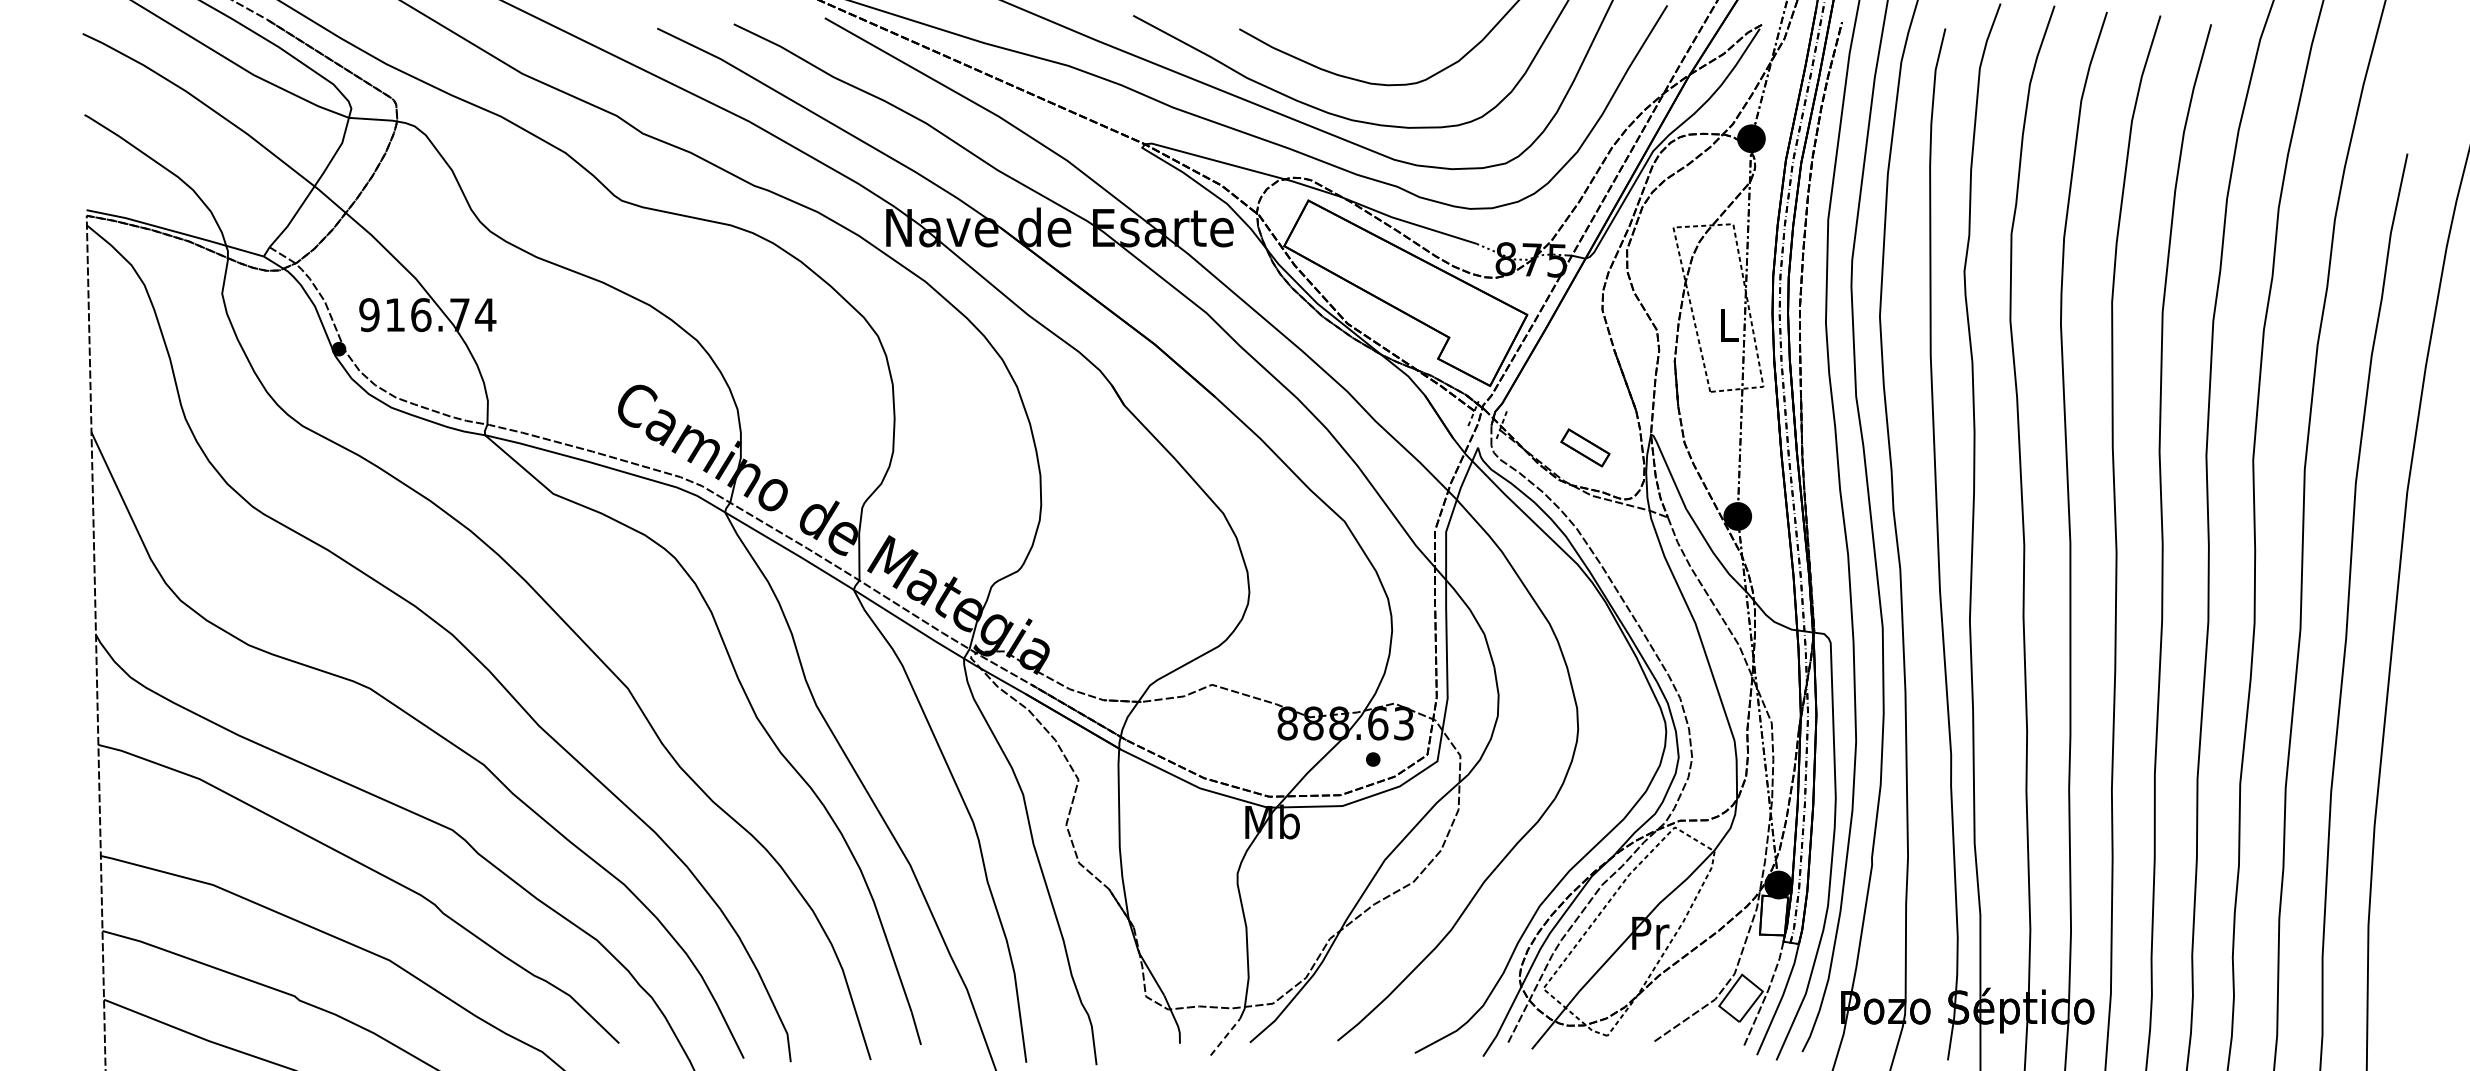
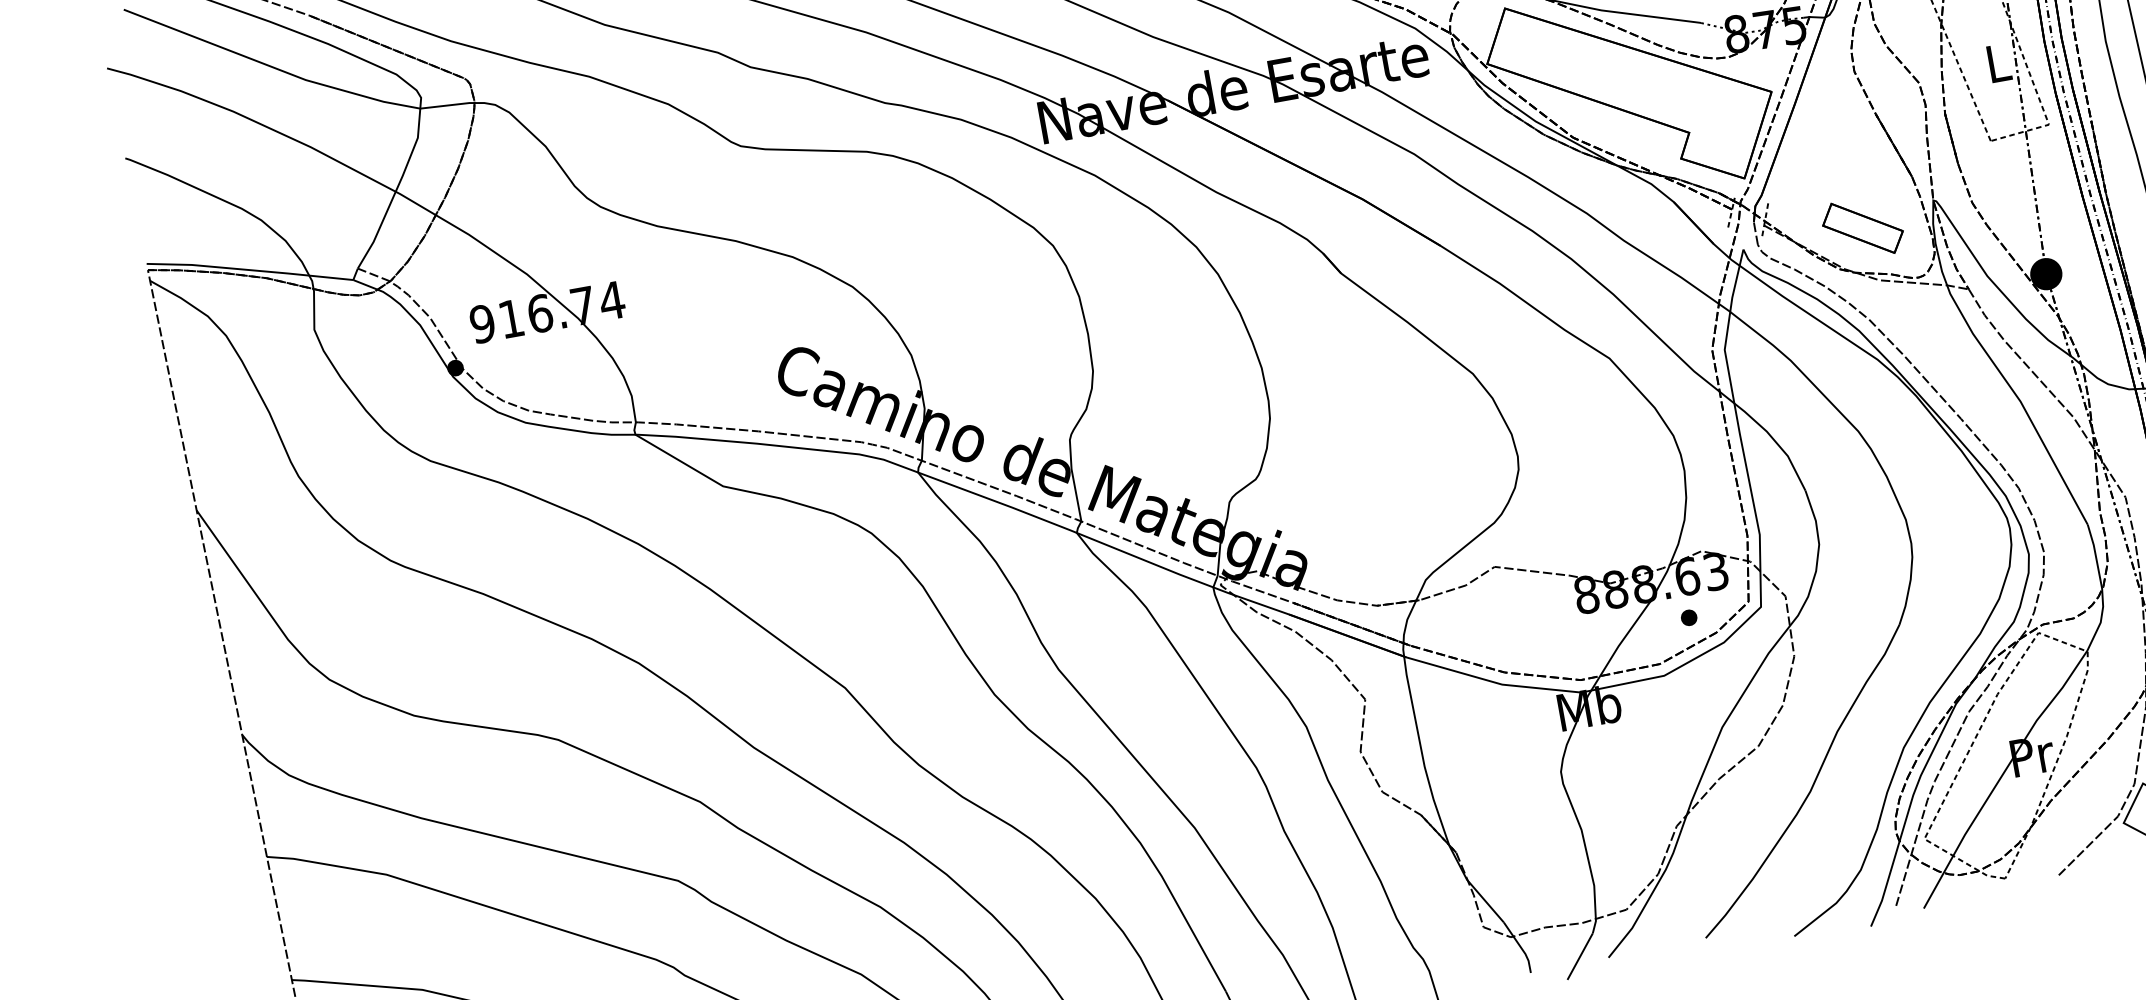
part: (1585, 447) -> (1862, 227), size x1.43
line: (1225, 1036) -> (1580, 955), dashed -> solid

